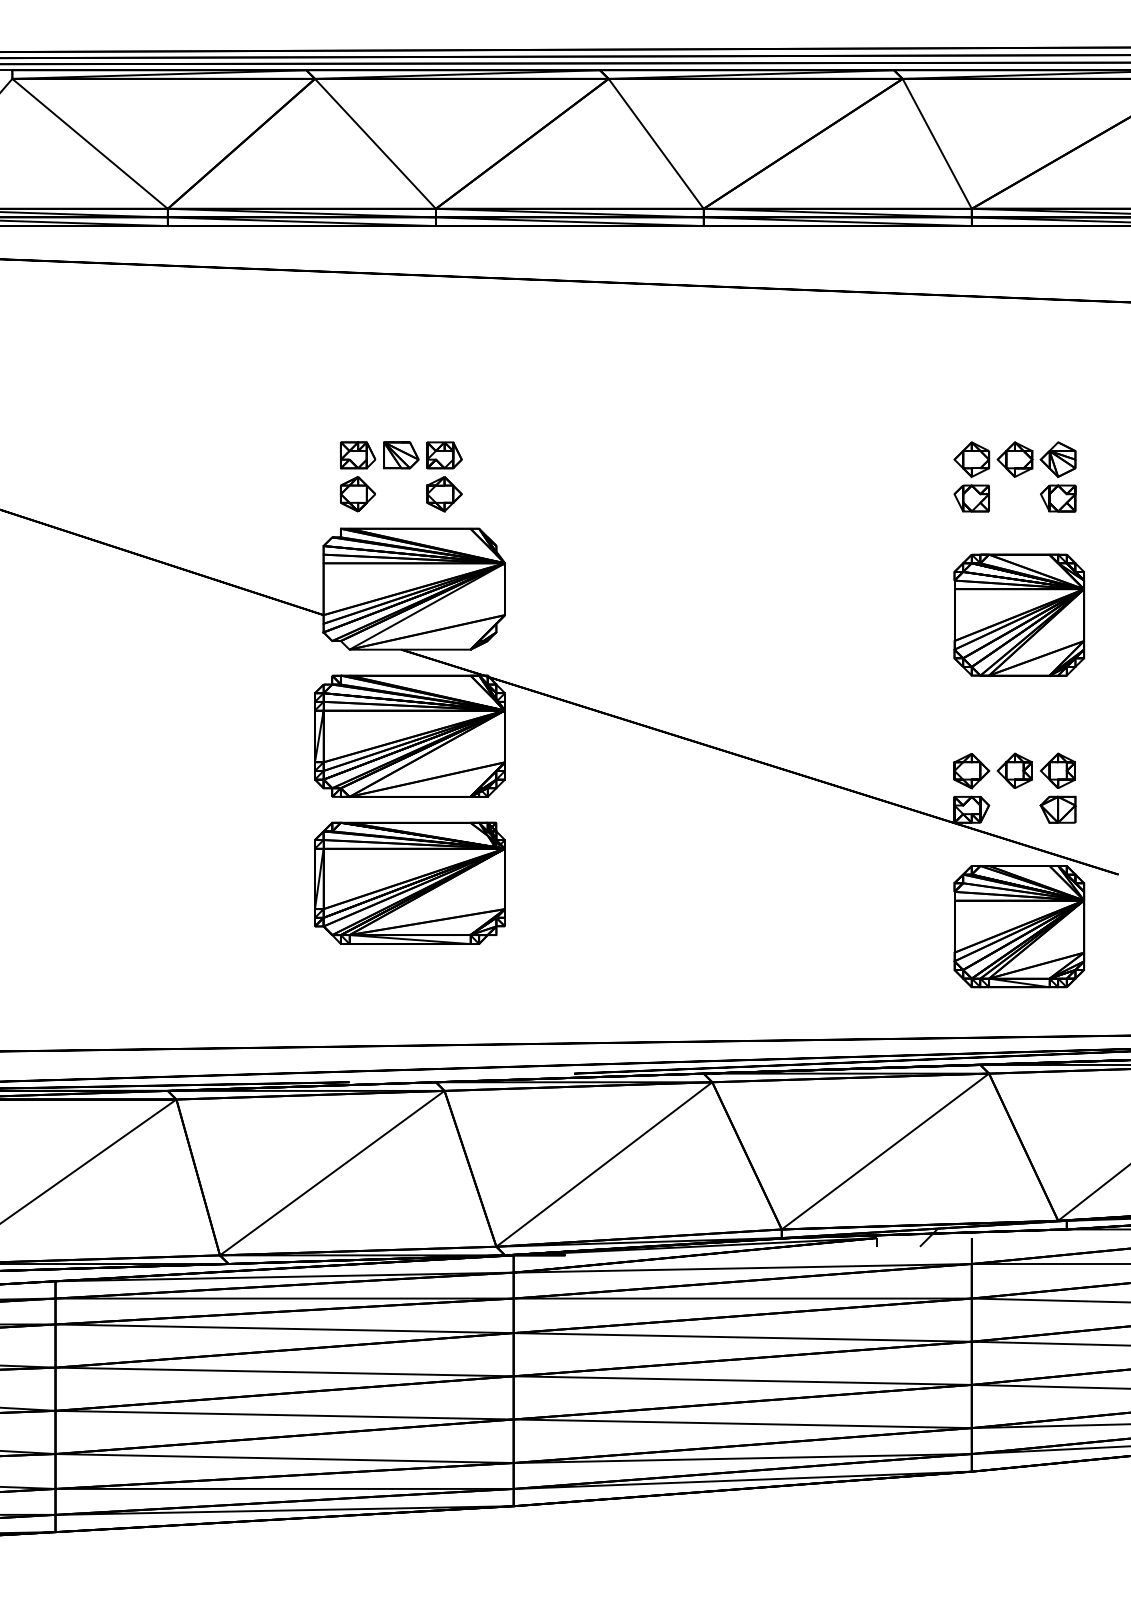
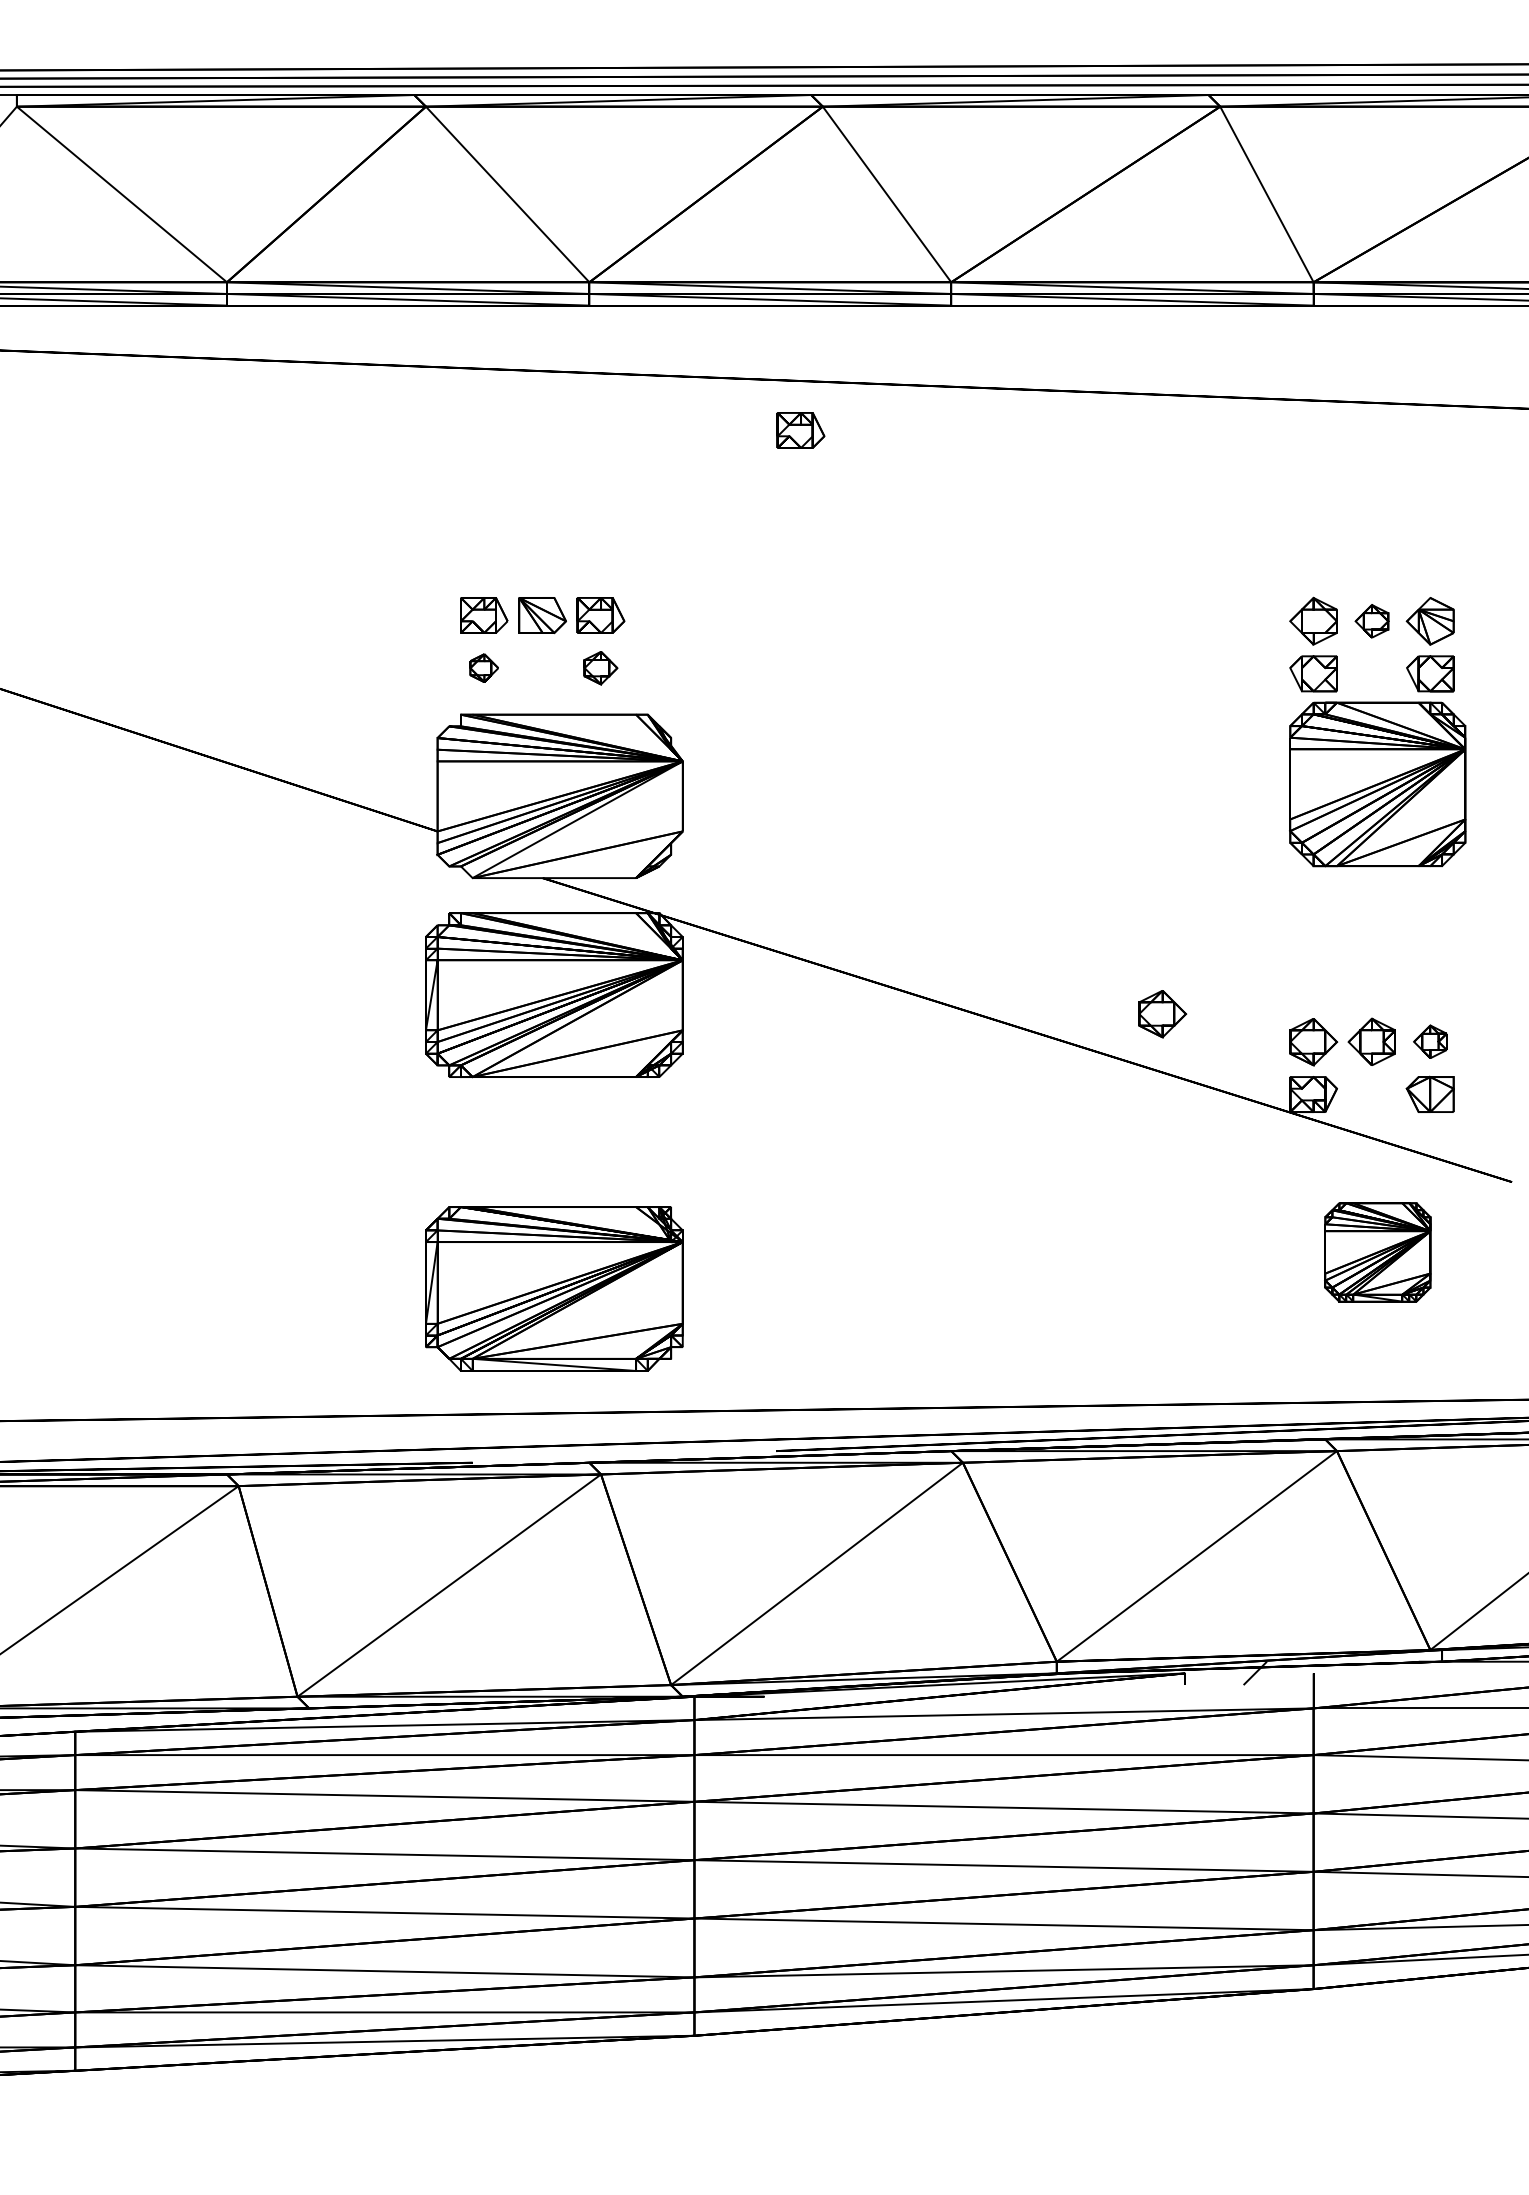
part: (592, 318) -> (800, 430), added
part: (1014, 459) -> (1371, 621), size x0.7
part: (358, 494) -> (484, 668), size x0.6
part: (444, 494) -> (600, 668), size x0.7
part: (1019, 615) -> (1377, 784), moved
part: (859, 750) -> (1162, 1014), added
part: (1058, 770) -> (1430, 1041), size x0.7
part: (410, 883) -> (554, 1288), moved
part: (1019, 926) -> (1377, 1252), size x0.6

